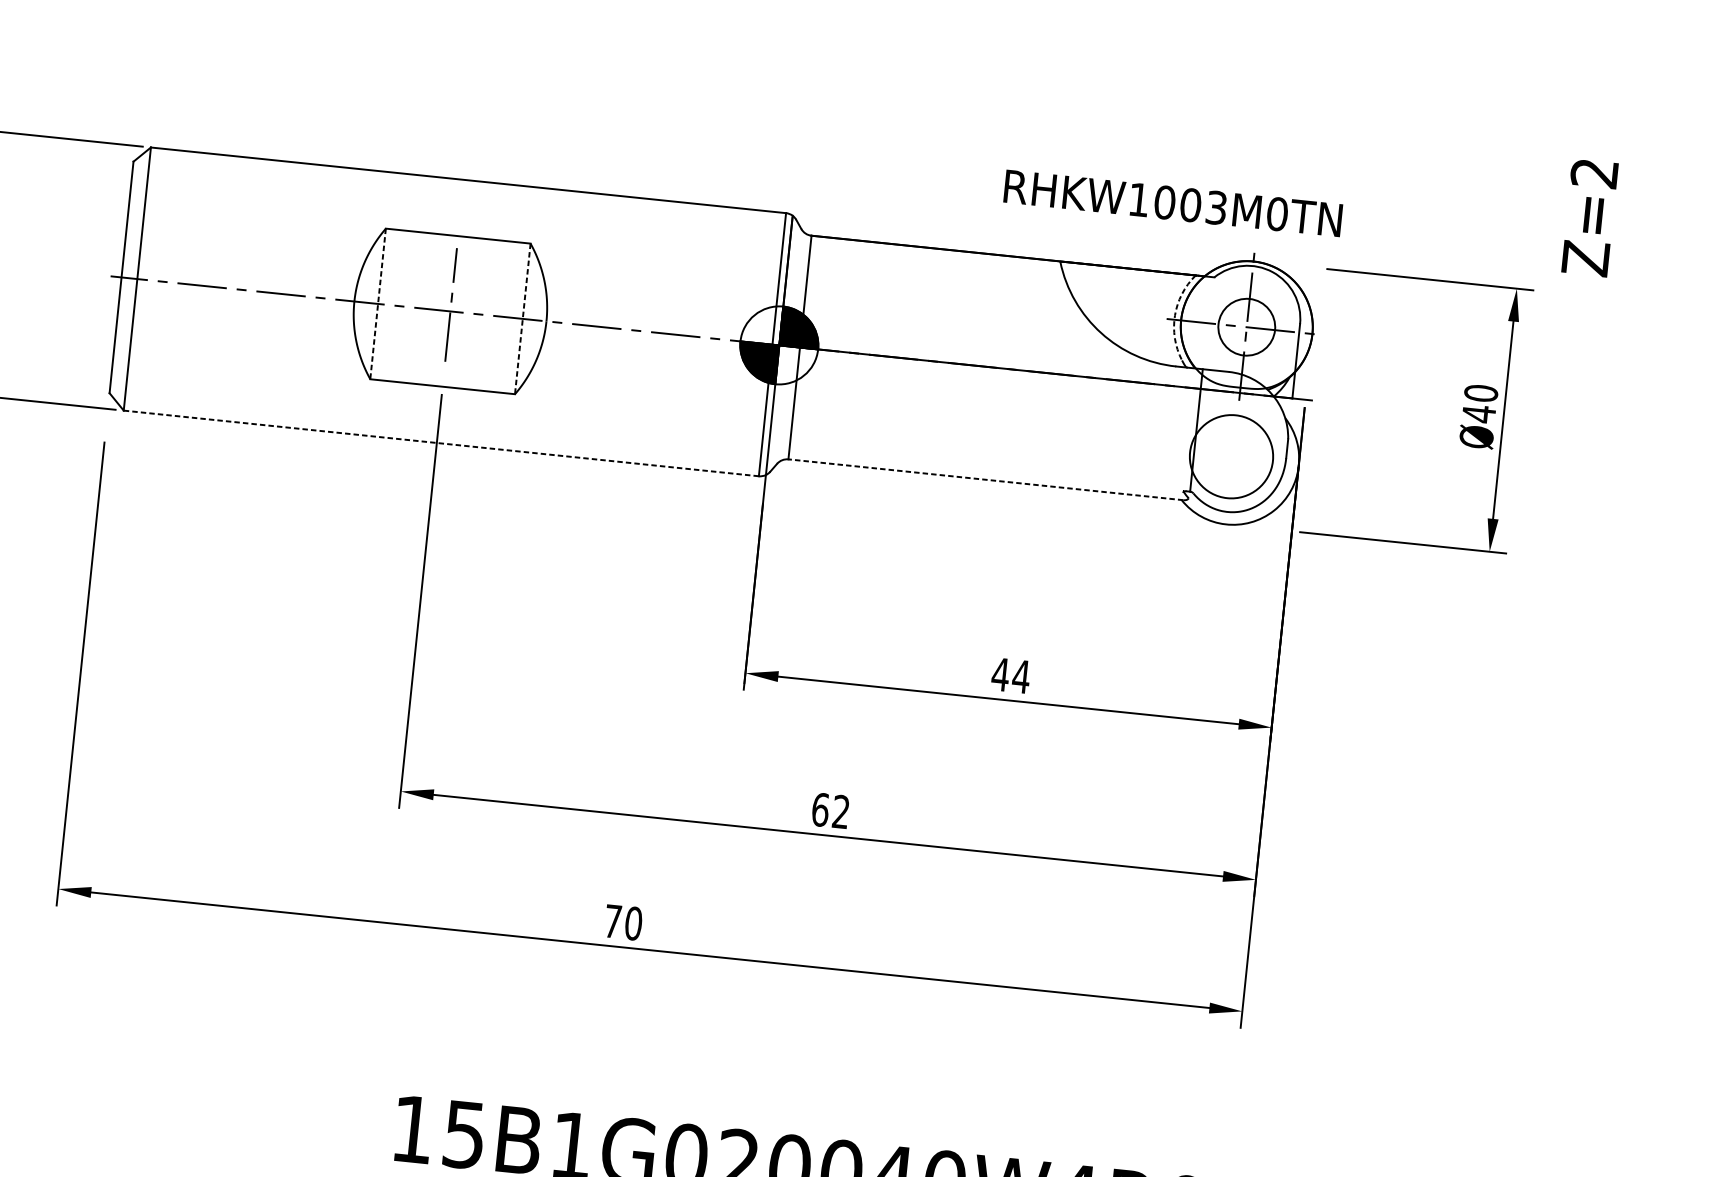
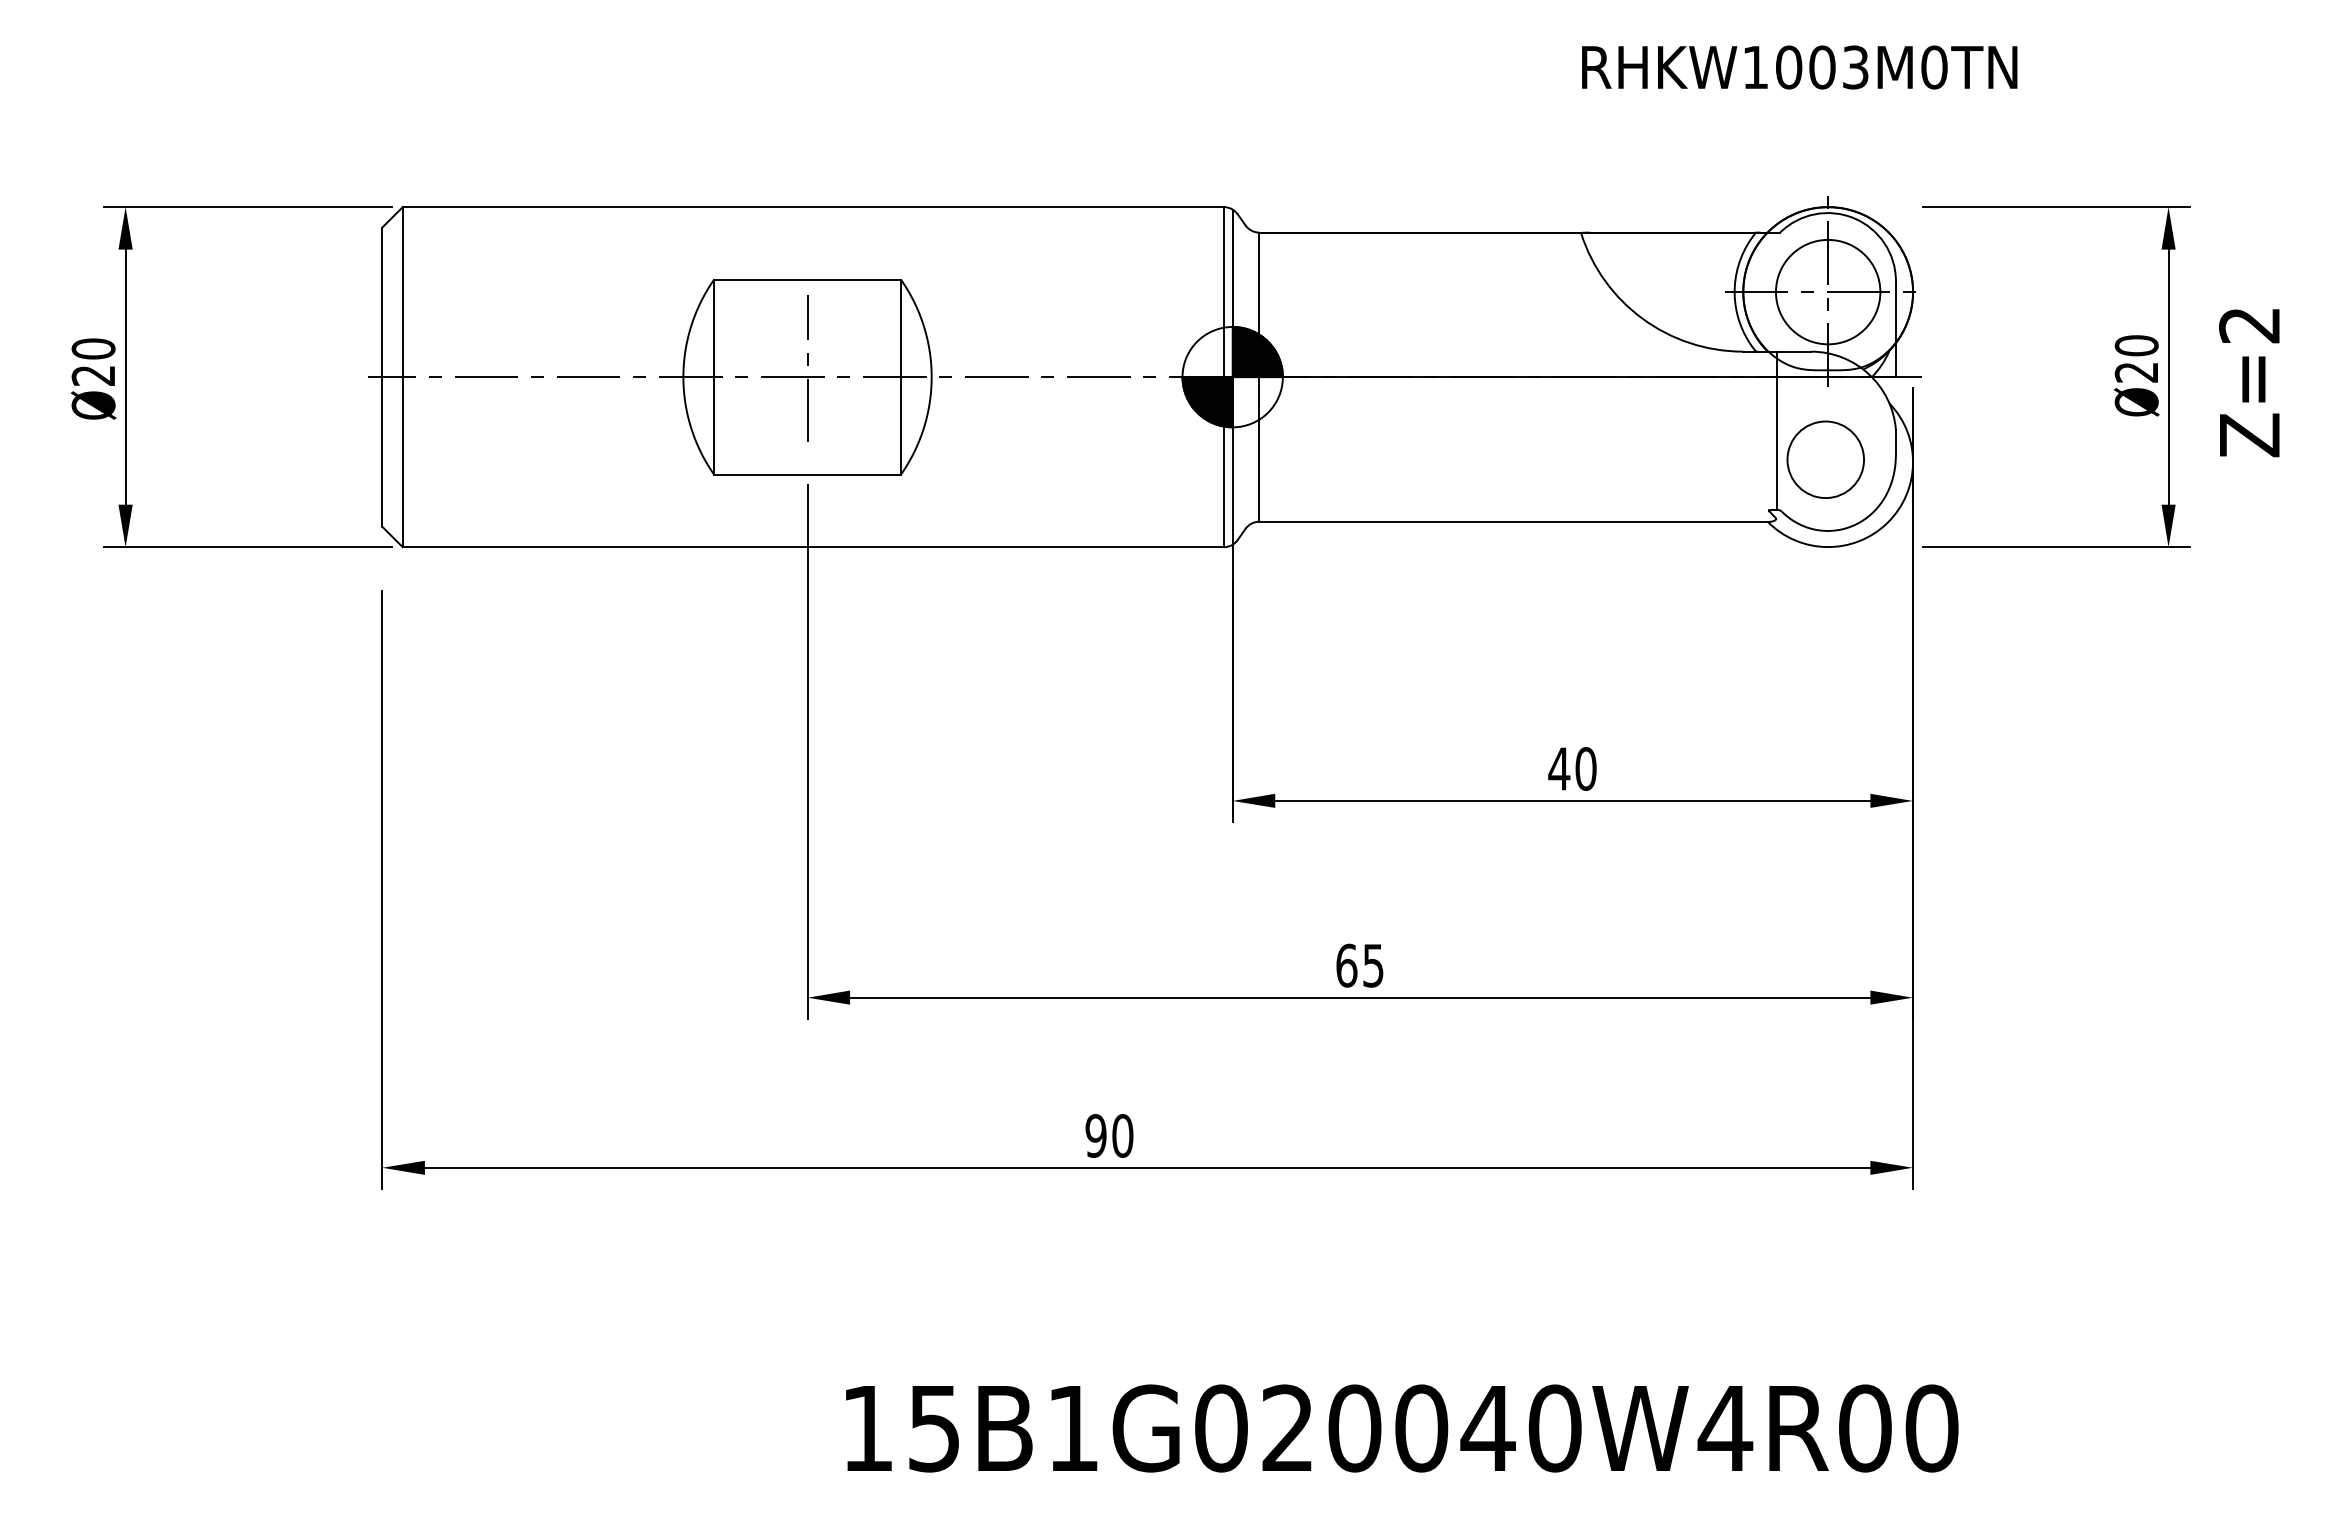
text: (1173, 203) -> (1799, 67), moved
text: (1589, 218) -> (2249, 383), moved
line: (378, 304) -> (714, 377), dashed -> solid
arc: (1174, 315) -> (1734, 286), dashed -> solid
line: (523, 319) -> (901, 377), dashed -> solid
circle: (1246, 326) -> (1827, 291), size x1.43
text: (1478, 413) -> (2135, 372), Ø40 -> Ø20
line: (441, 443) -> (813, 547), dashed -> solid
circle: (1231, 456) -> (1825, 459), size x0.71
line: (985, 479) -> (1514, 521), dashed -> solid
text: (1020, 676) -> (1585, 768), 44 -> 40
text: (841, 811) -> (1373, 965), 62 -> 65
text: (612, 921) -> (1095, 1135), 70 -> 90

